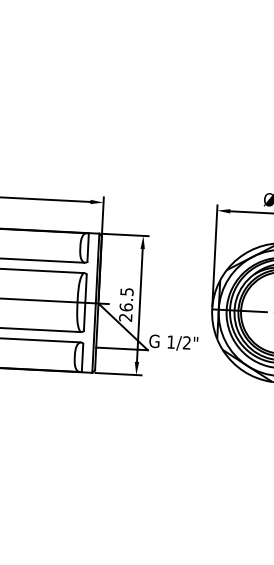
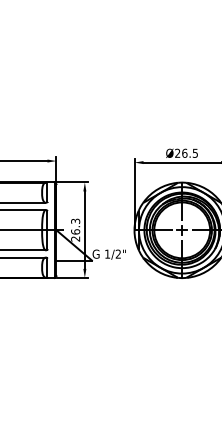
text: (126, 292) -> (75, 221), 26.5 -> 26.3

